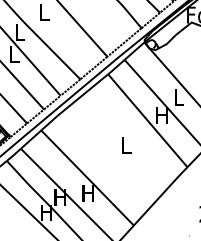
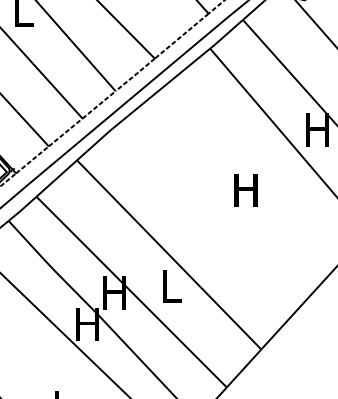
text: (125, 145) -> (244, 190), L -> H
text: (87, 193) -> (169, 285), H -> L

